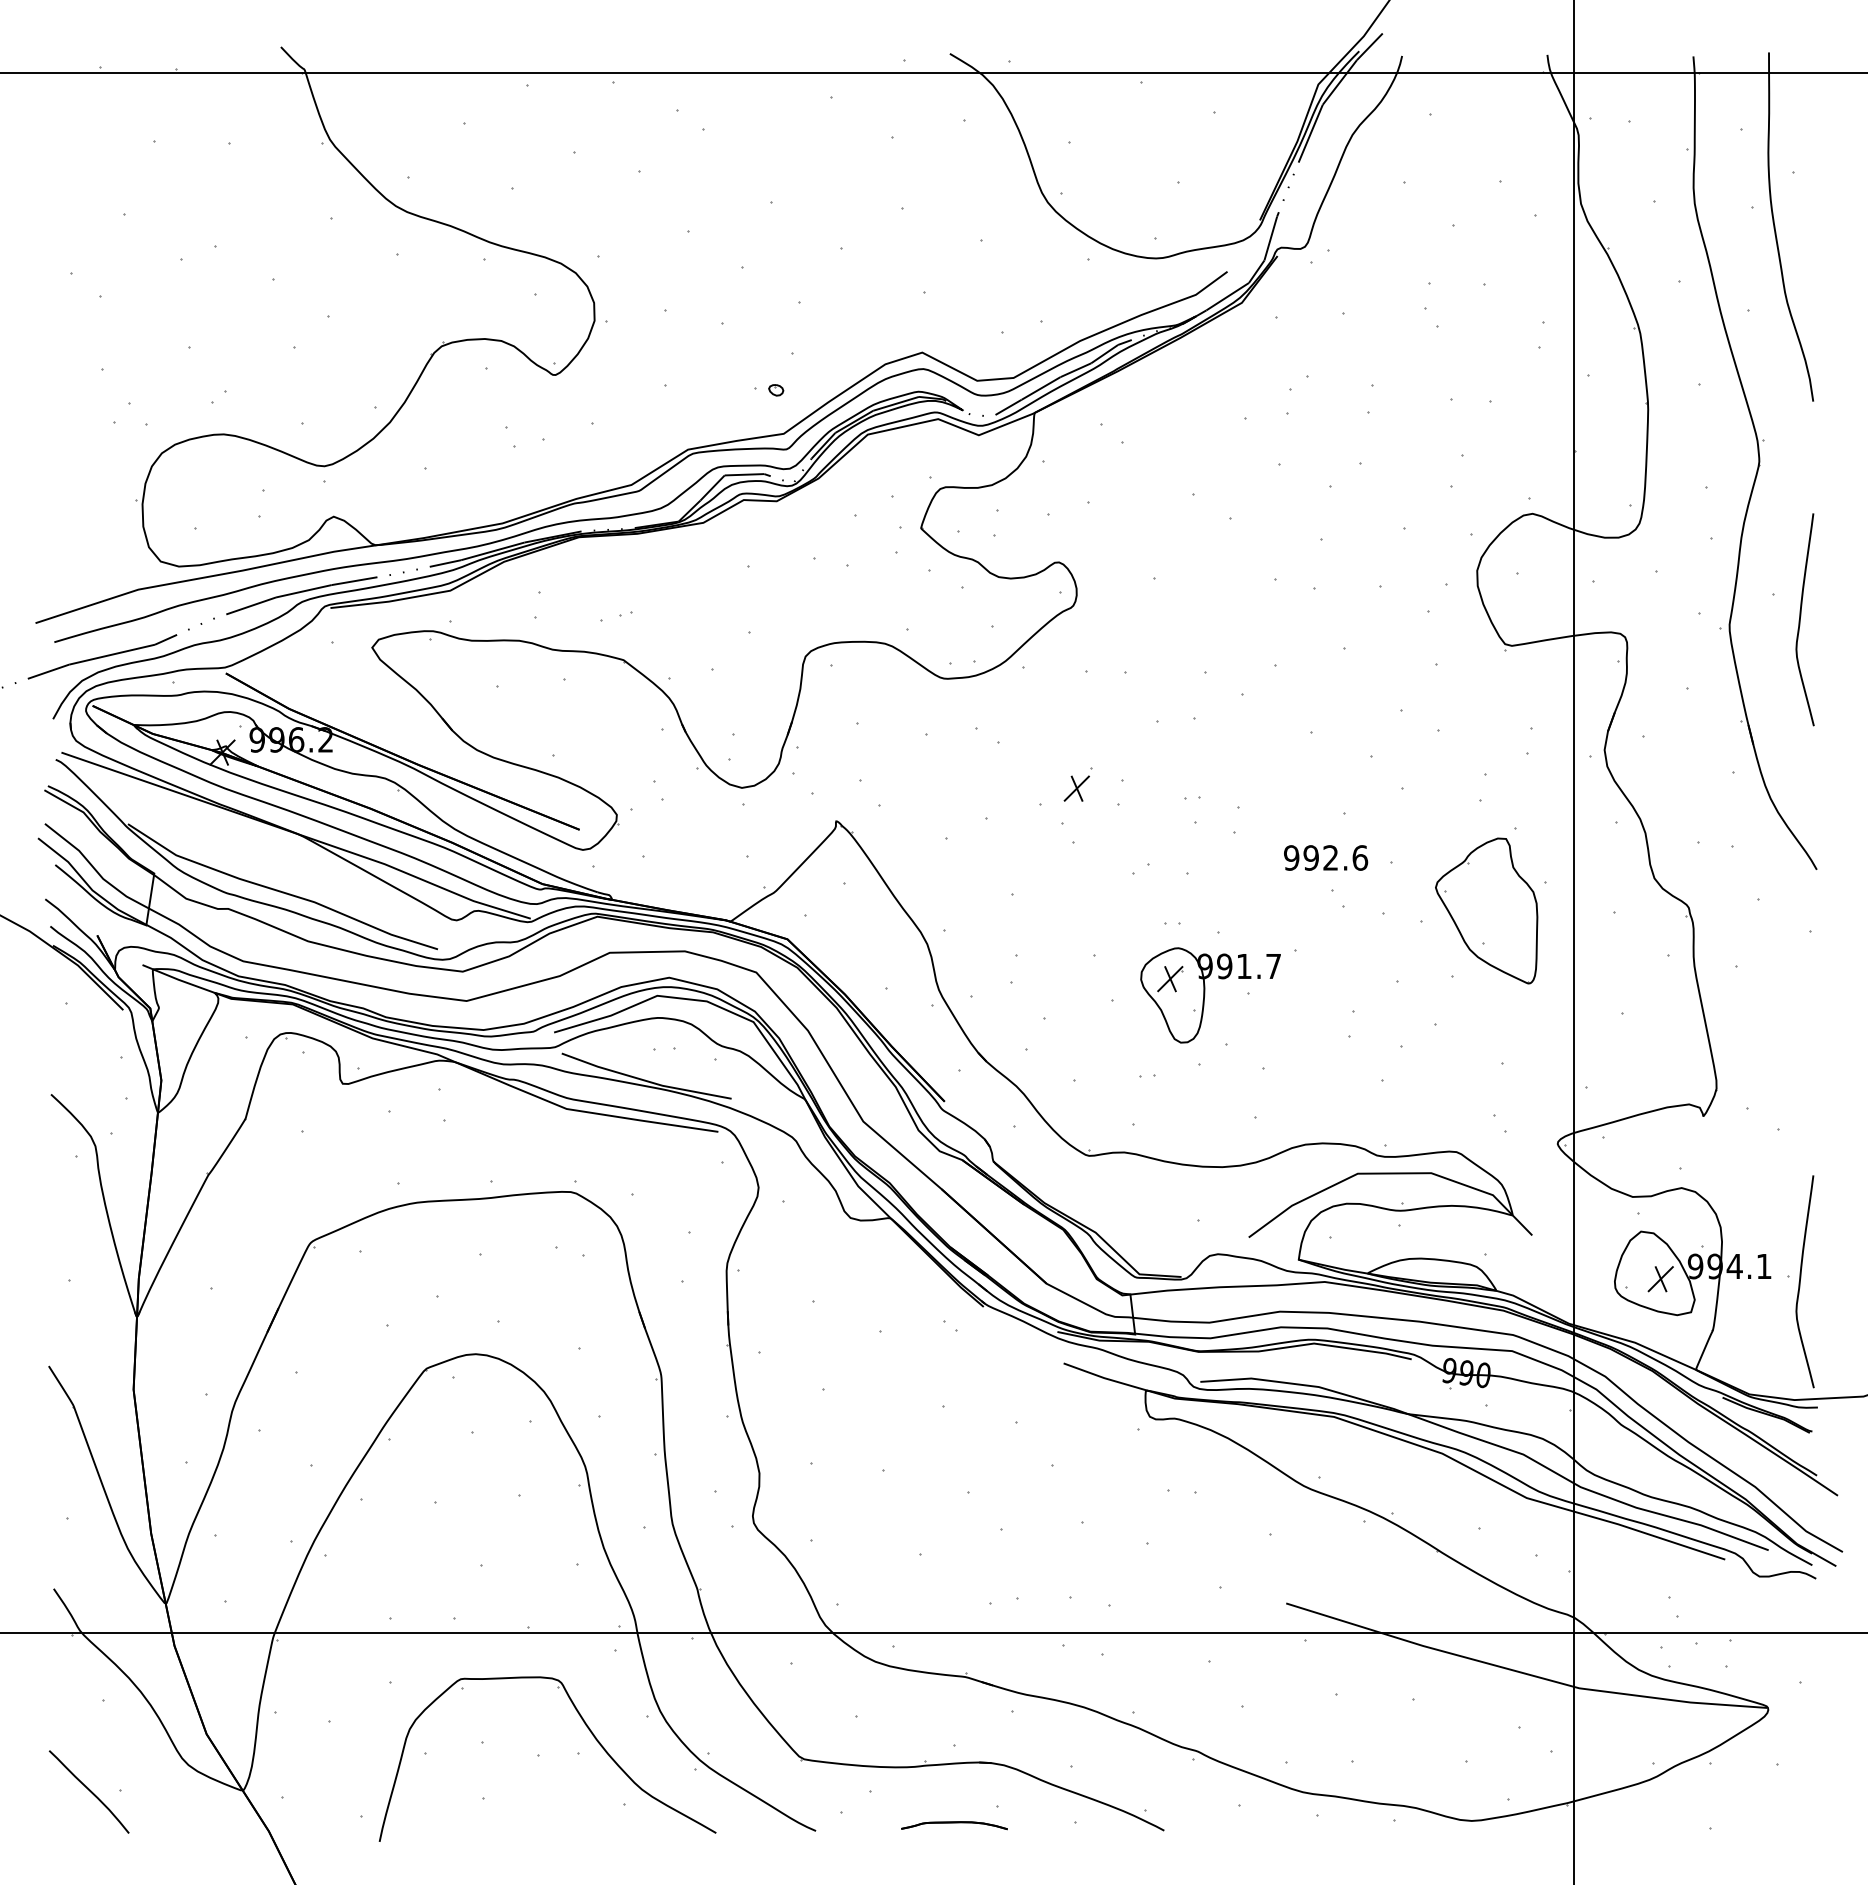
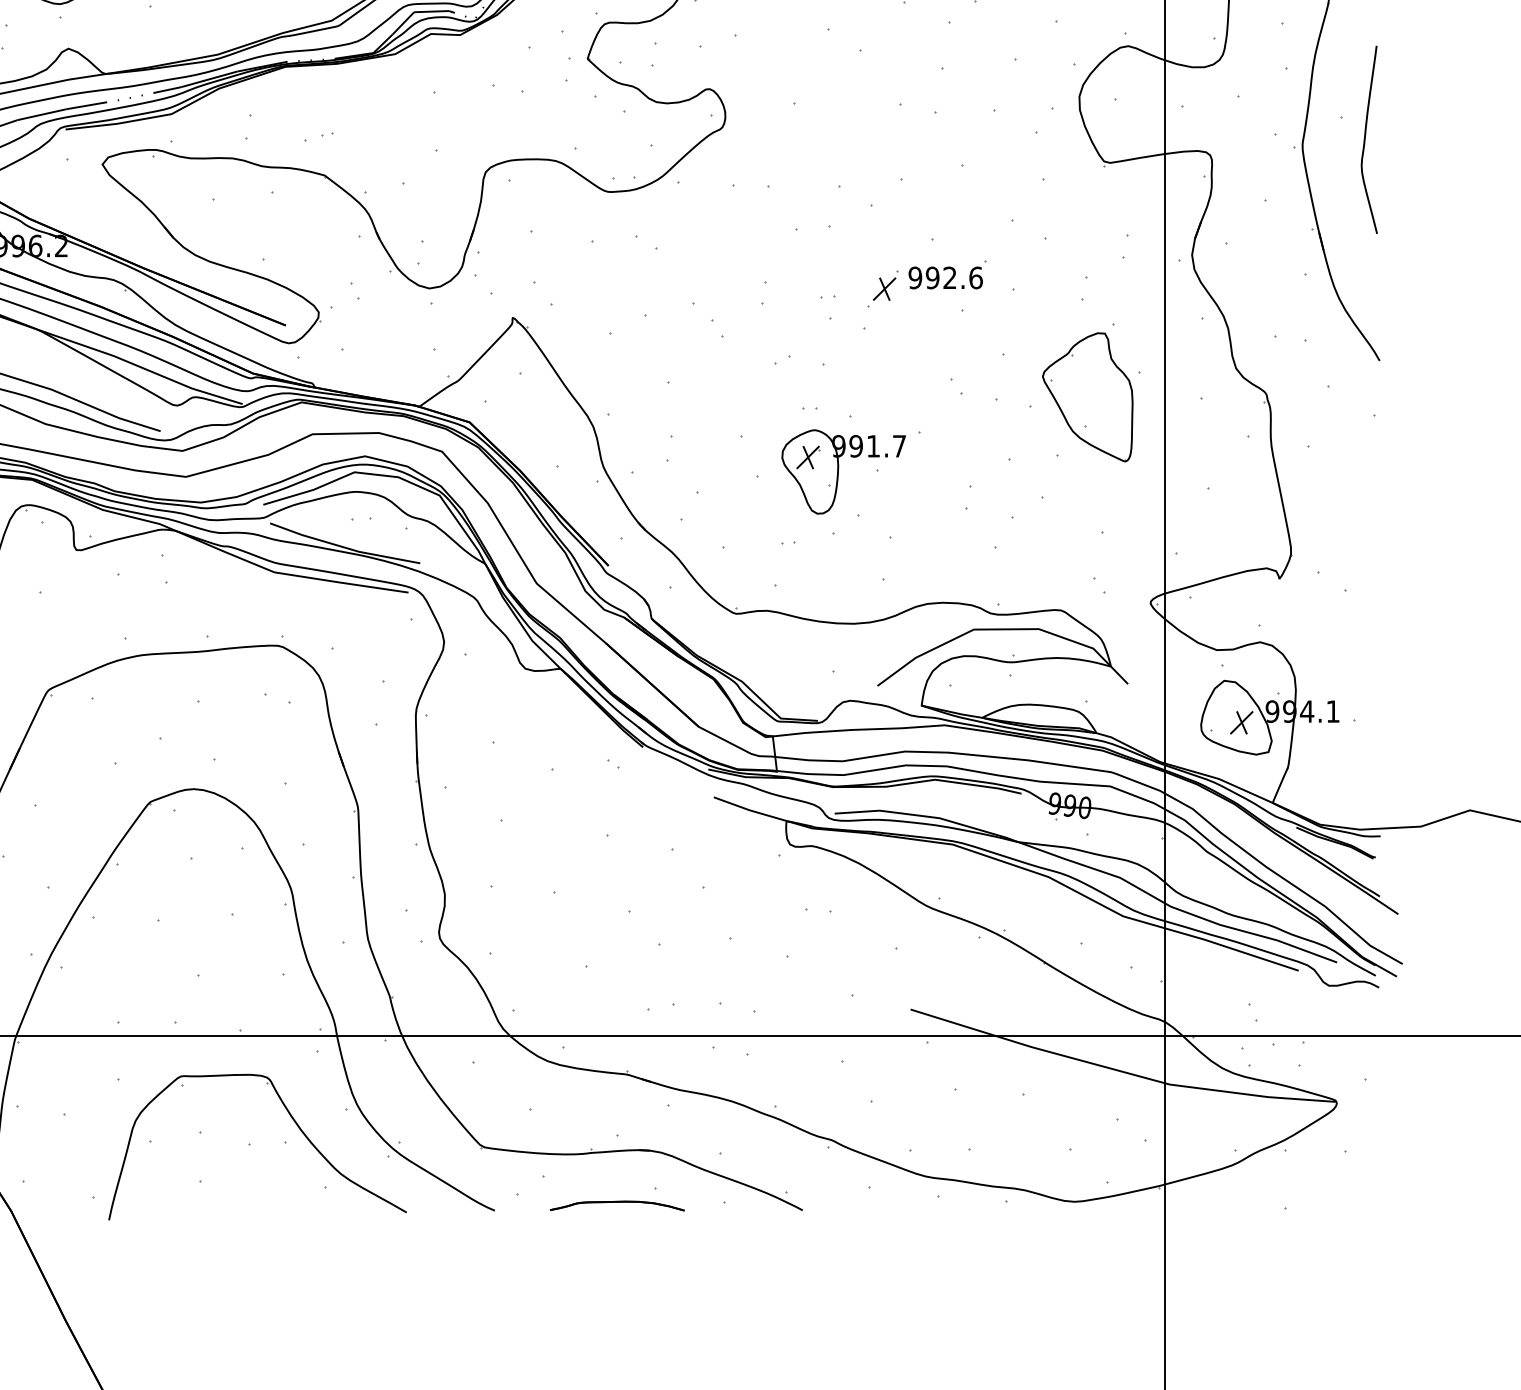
part: (1077, 784) -> (885, 285), moved
text: (1326, 857) -> (946, 277), moved
curve: (1800, 1281) -> (1365, 724), removed
part: (954, 1825) -> (617, 1205), size x1.43

